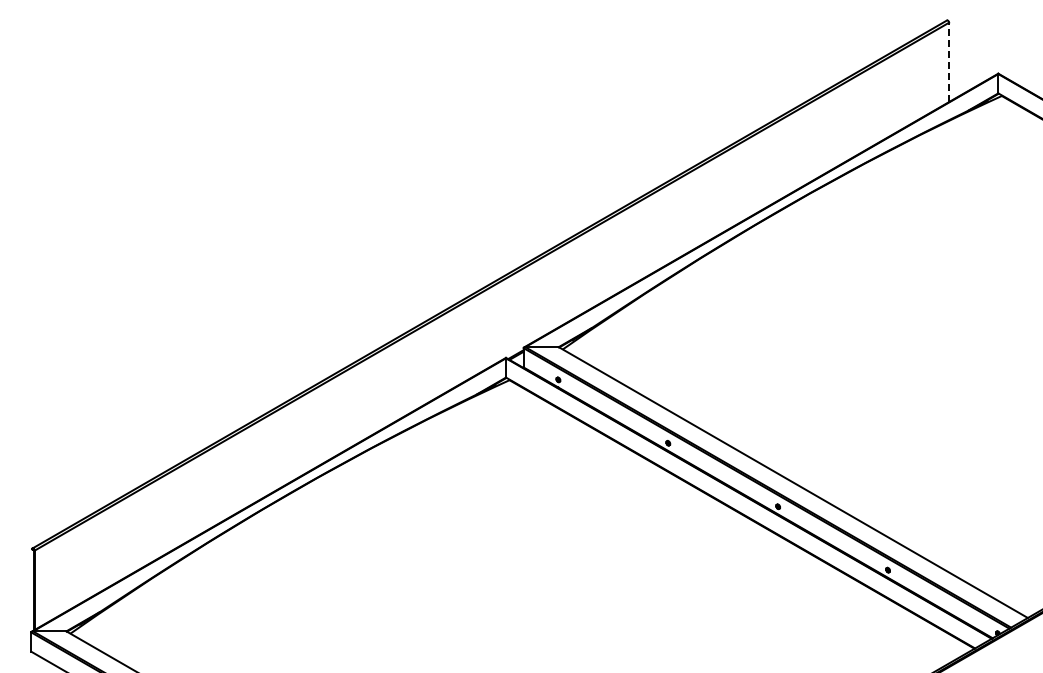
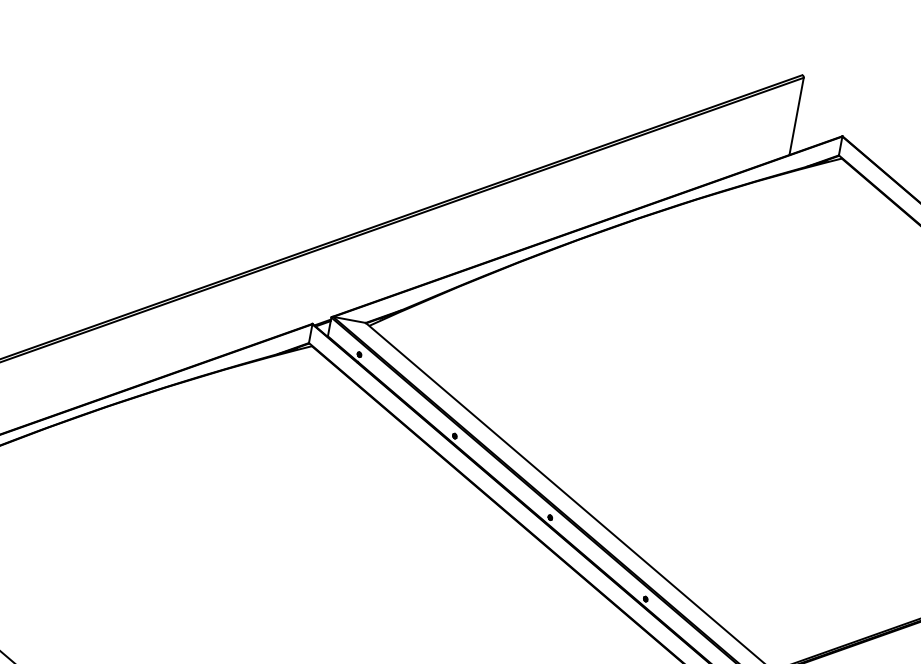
line: (949, 62) -> (796, 116), dashed -> solid

